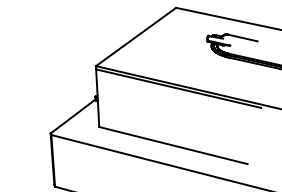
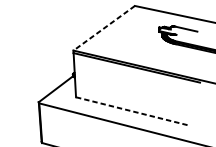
line: (136, 37) -> (104, 28), solid -> dashed
line: (173, 145) -> (132, 111), solid -> dashed

